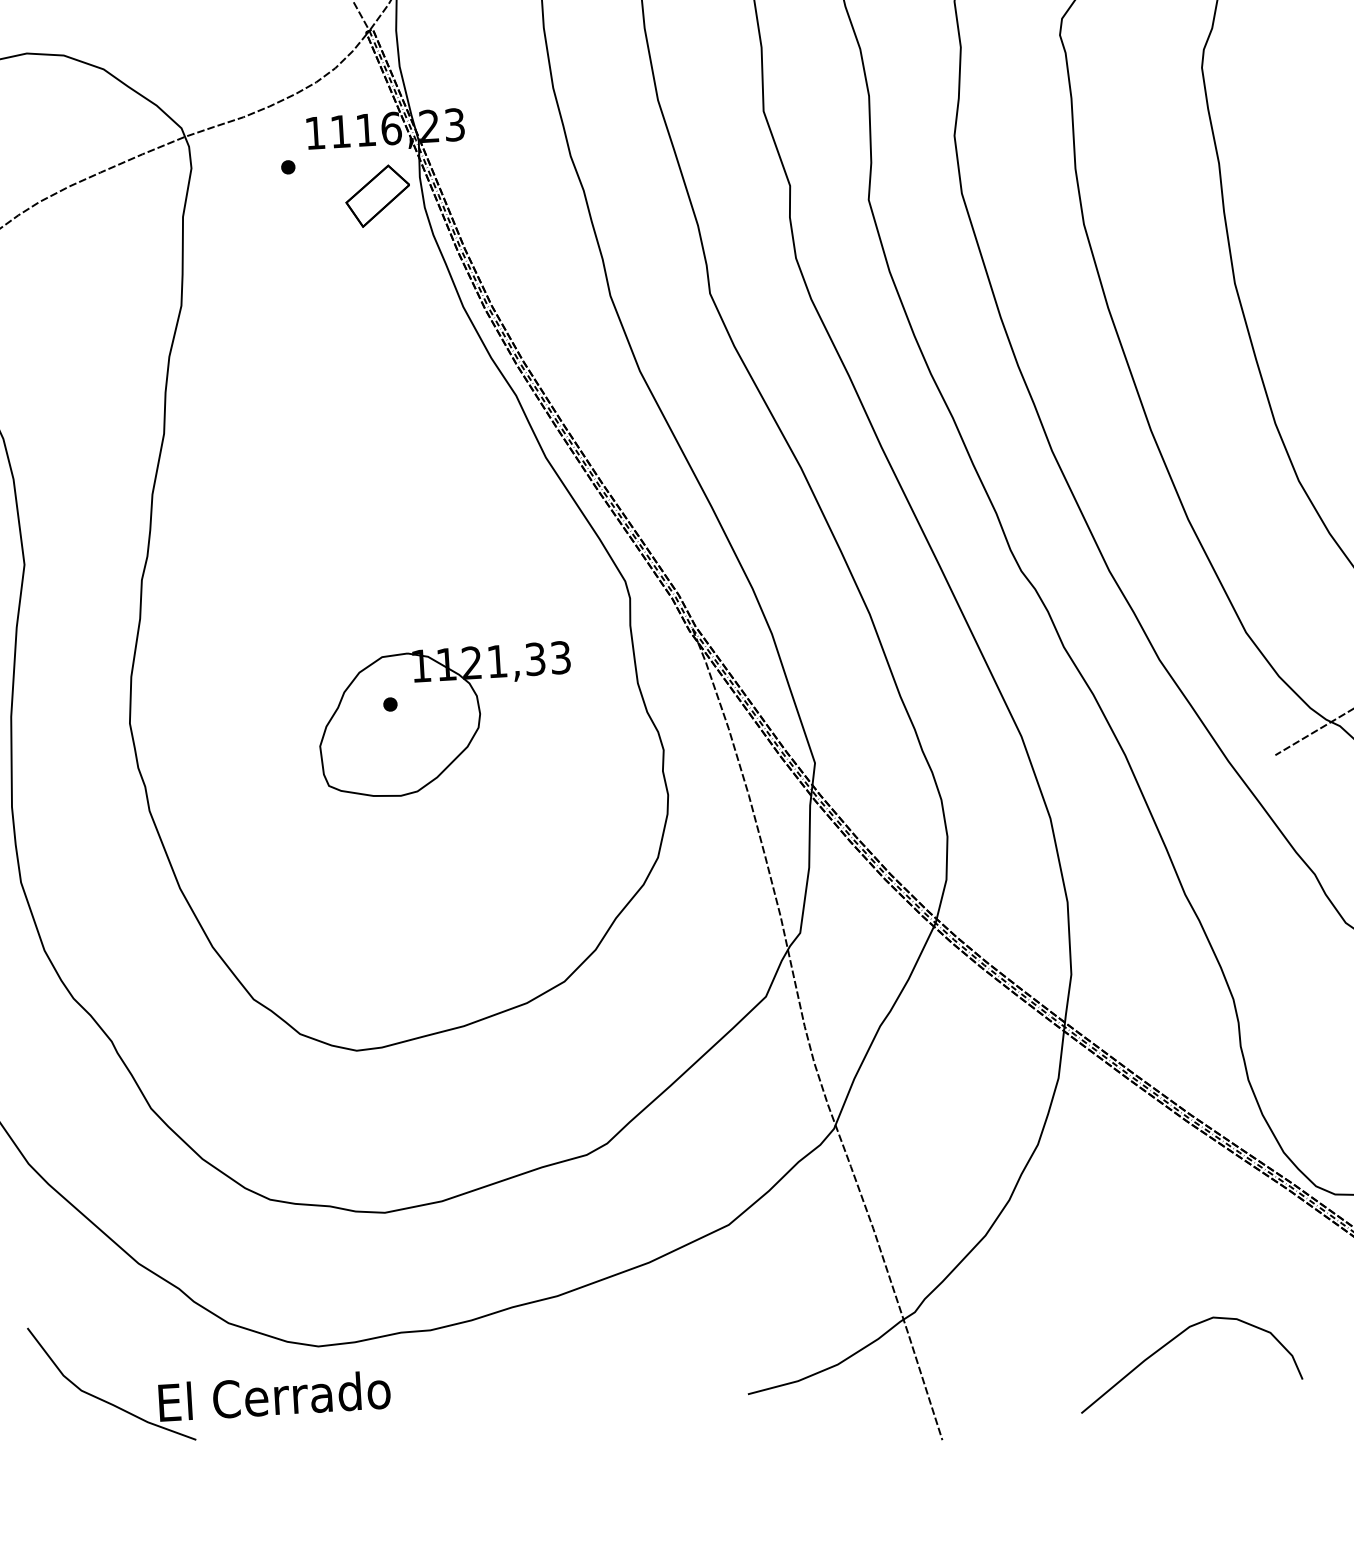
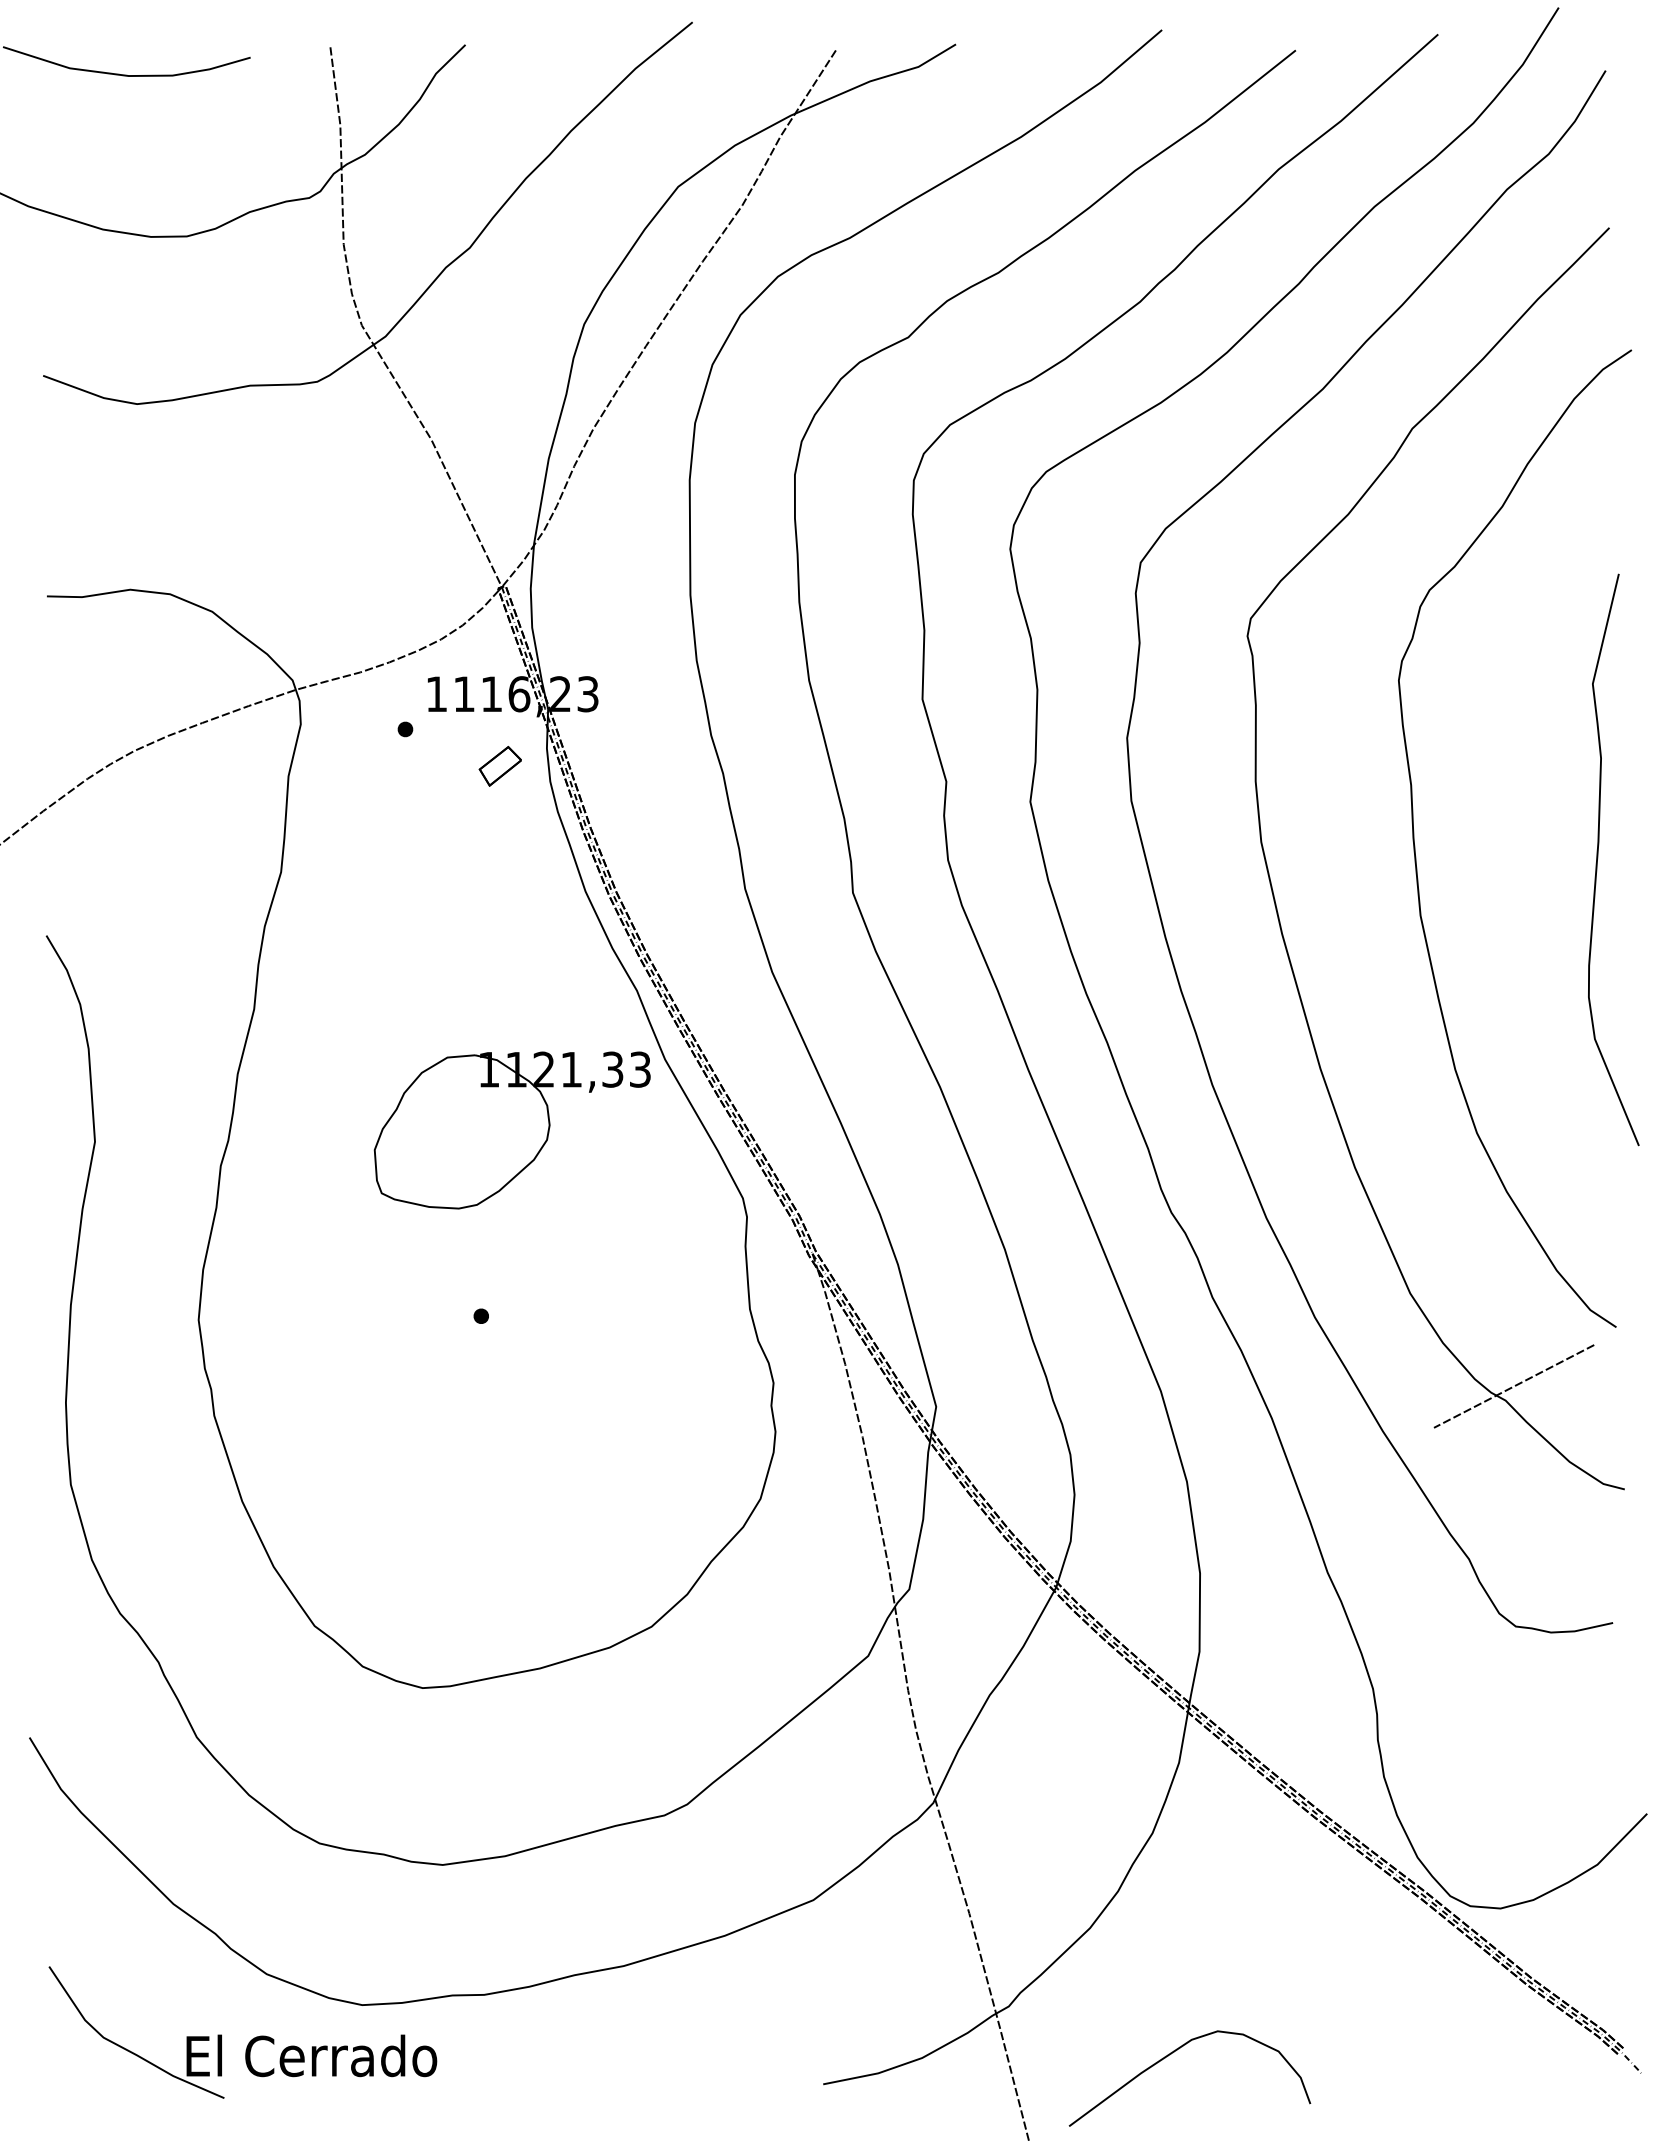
part: (378, 196) -> (500, 766), size x0.6
part: (445, 720) -> (511, 1130), moved
curve: (1171, 1341) -> (1171, 2054), moved

